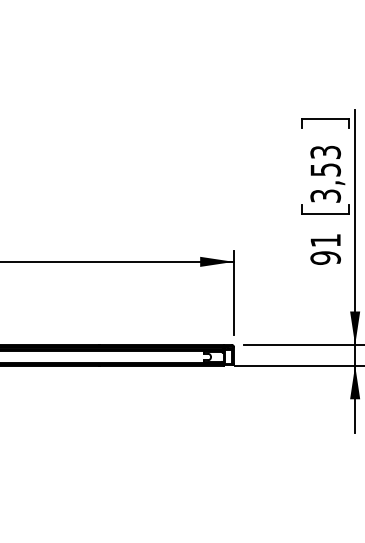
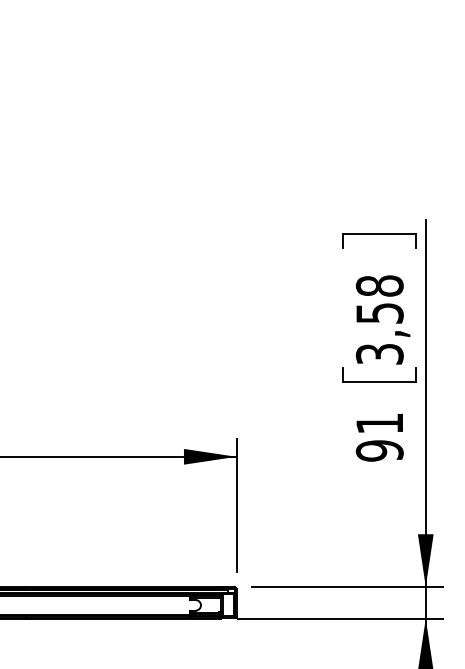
text: (325, 152) -> (379, 286), 3,53 -> 3,58

